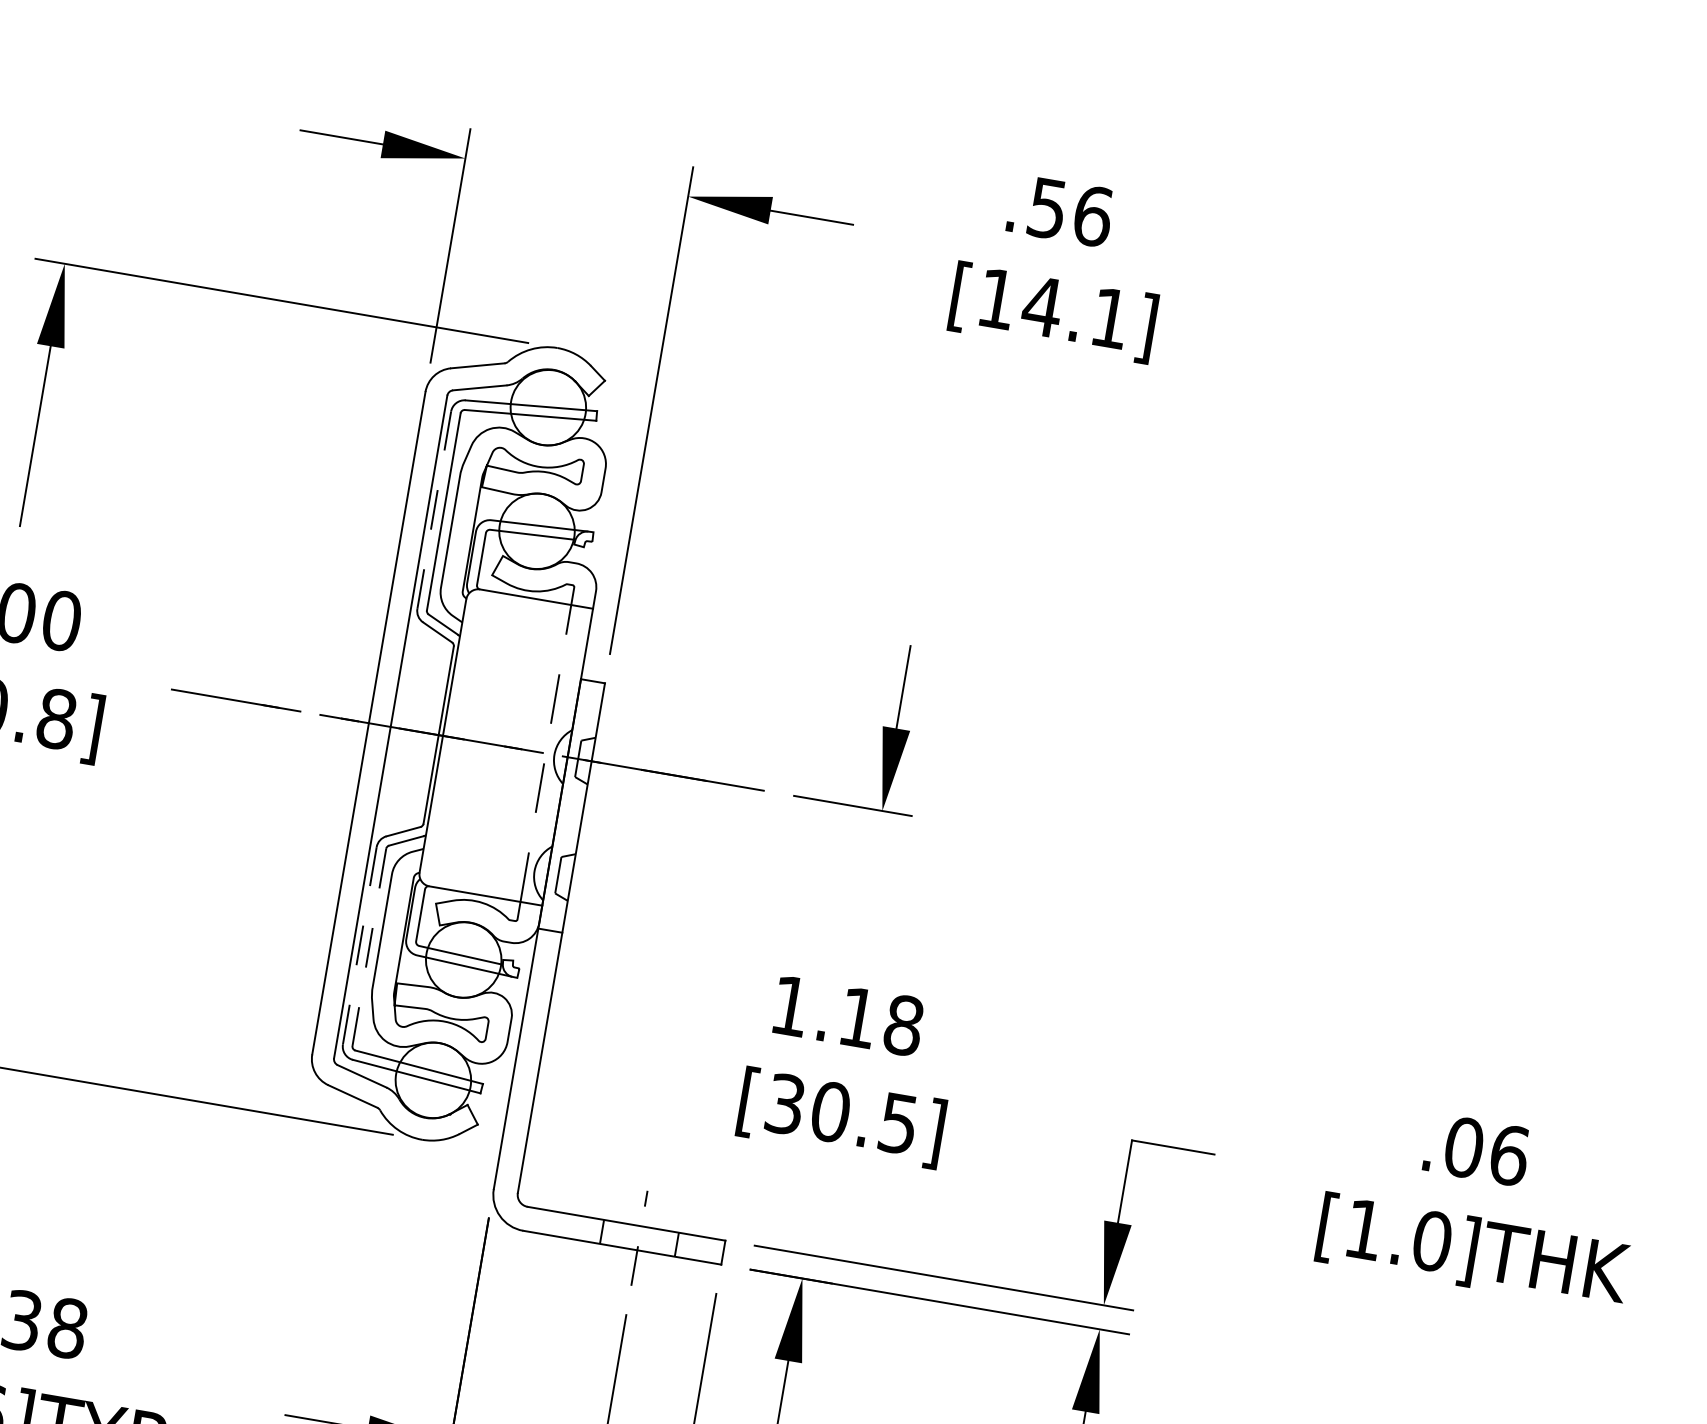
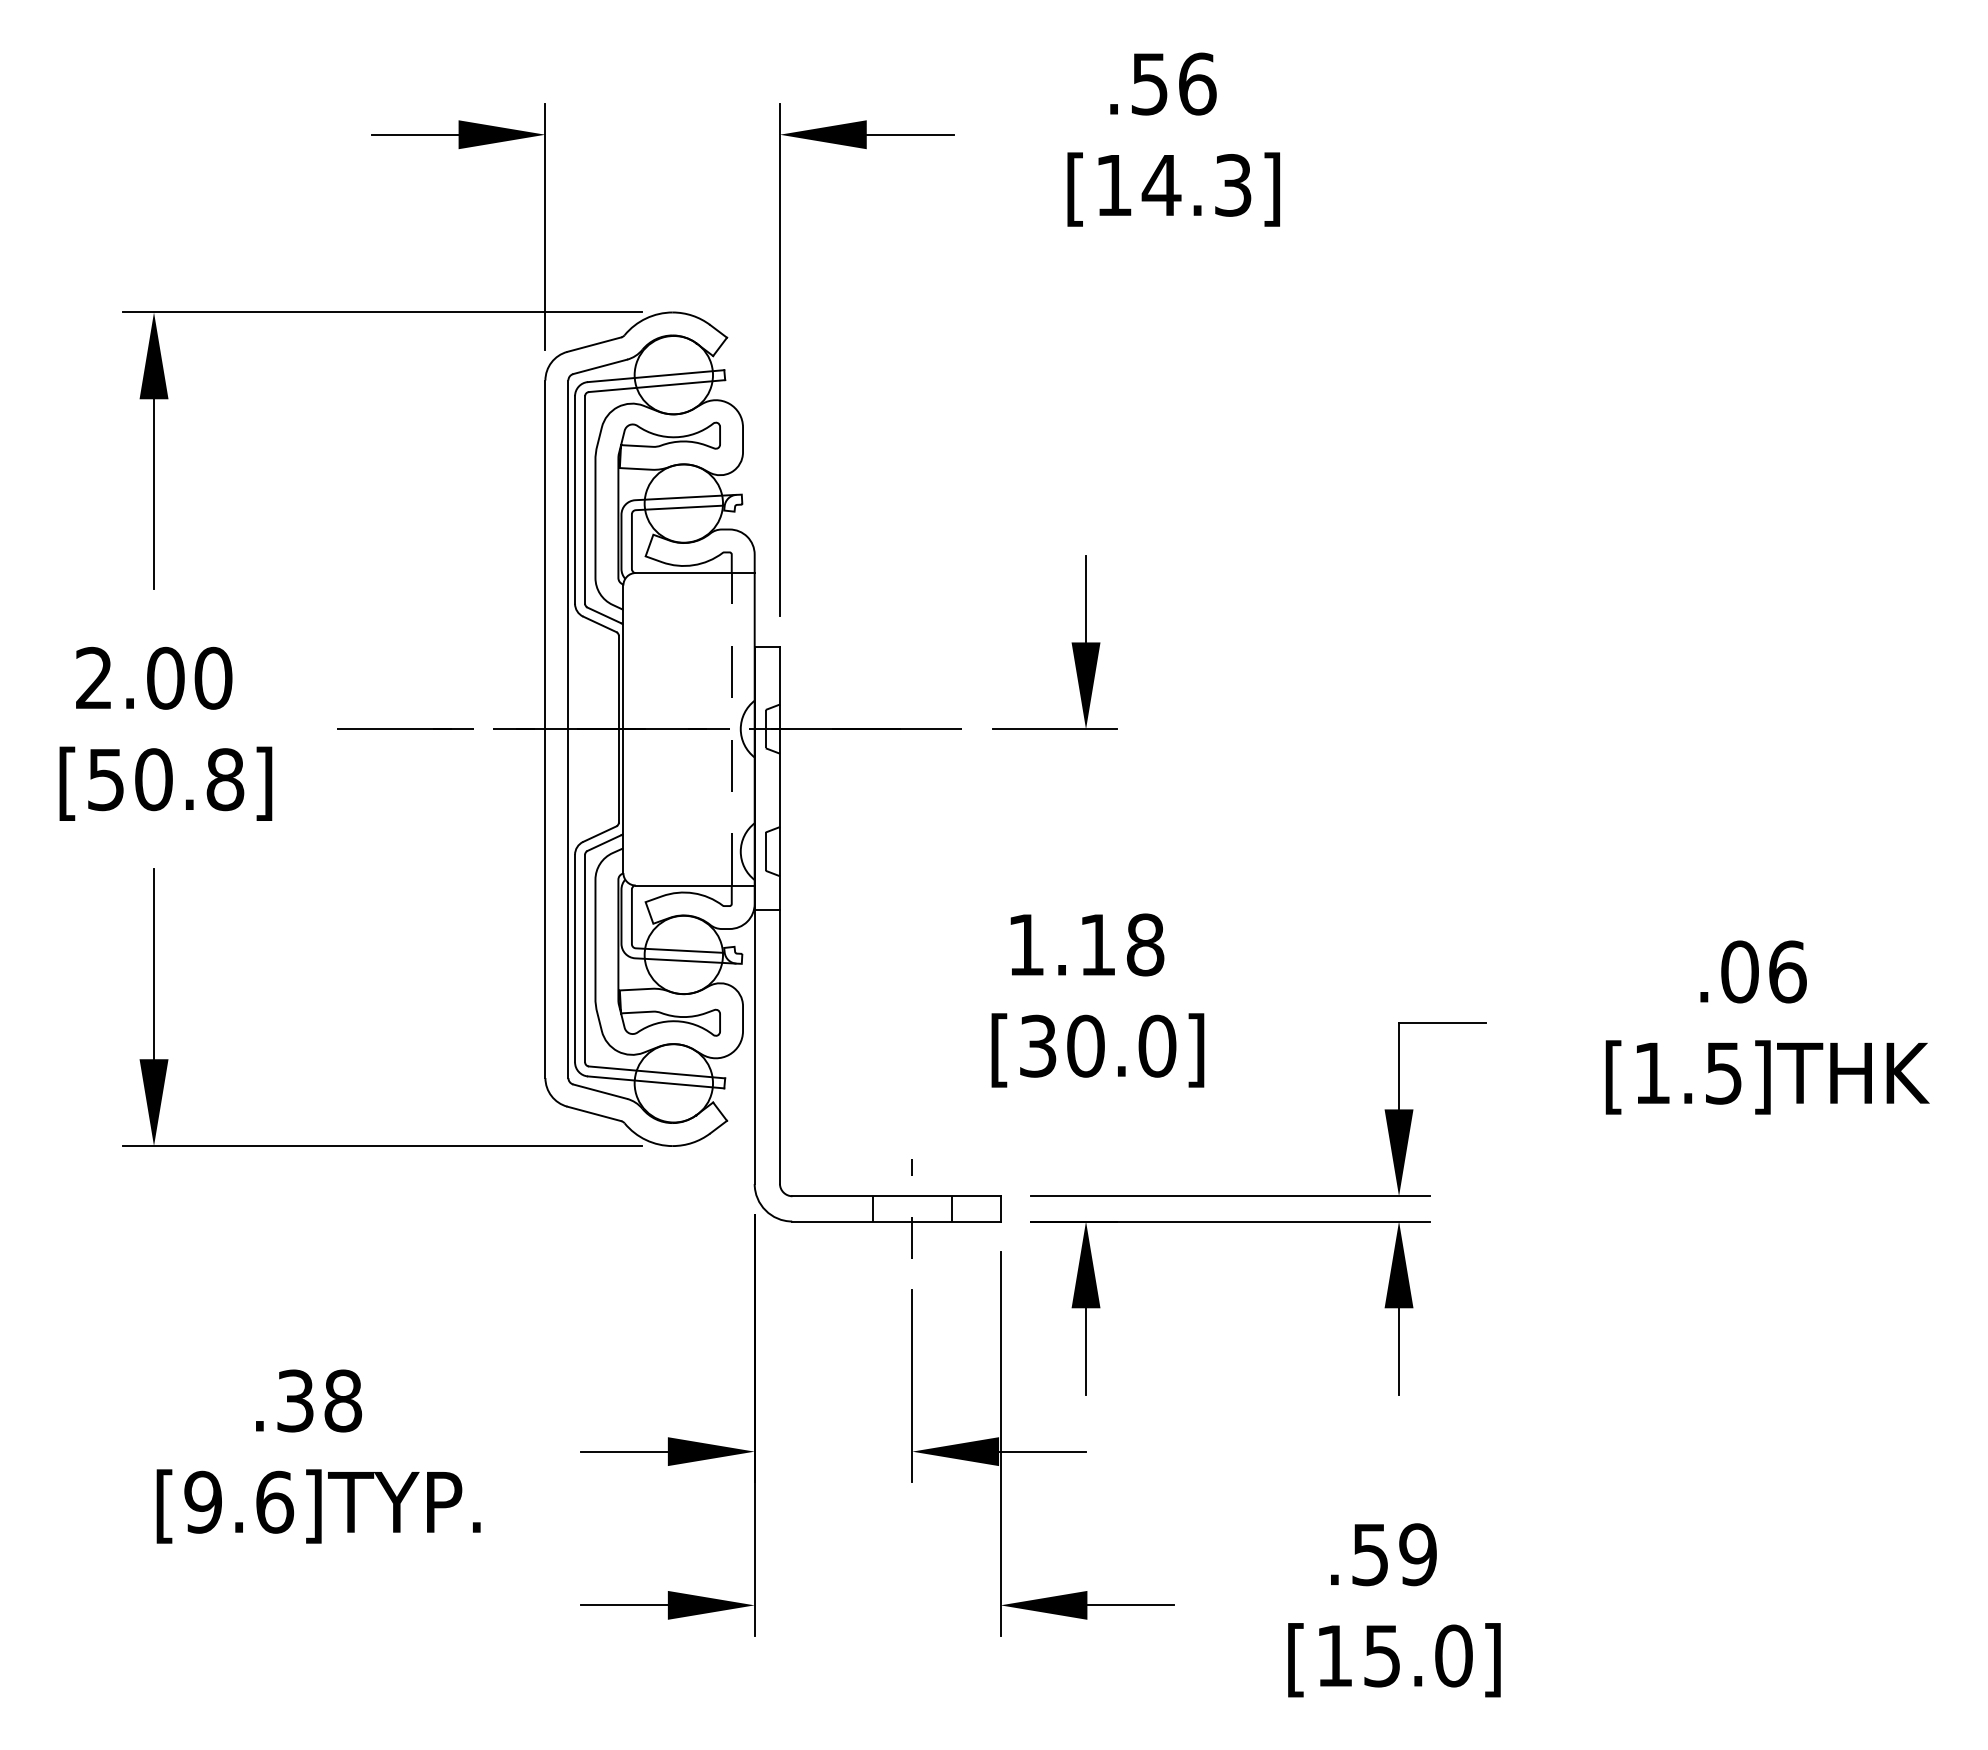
text: (1110, 318) -> (1233, 185), [14.1] -> [14.3]
line: (434, 509) -> (575, 499), dashed -> solid
line: (360, 945) -> (575, 958), dashed -> solid
line: (369, 947) -> (585, 958), dashed -> solid
text: (898, 1122) -> (1157, 1045), [30.5] -> [30.0]
text: (1432, 1240) -> (1723, 1072), [1.0]THK -> [1.5]THK

